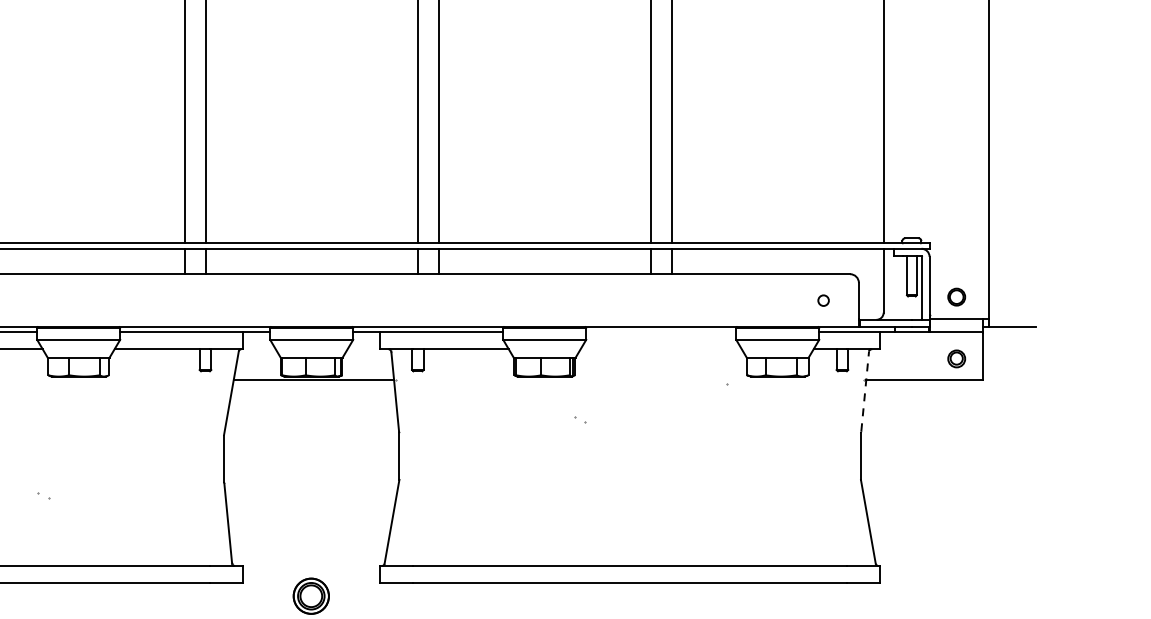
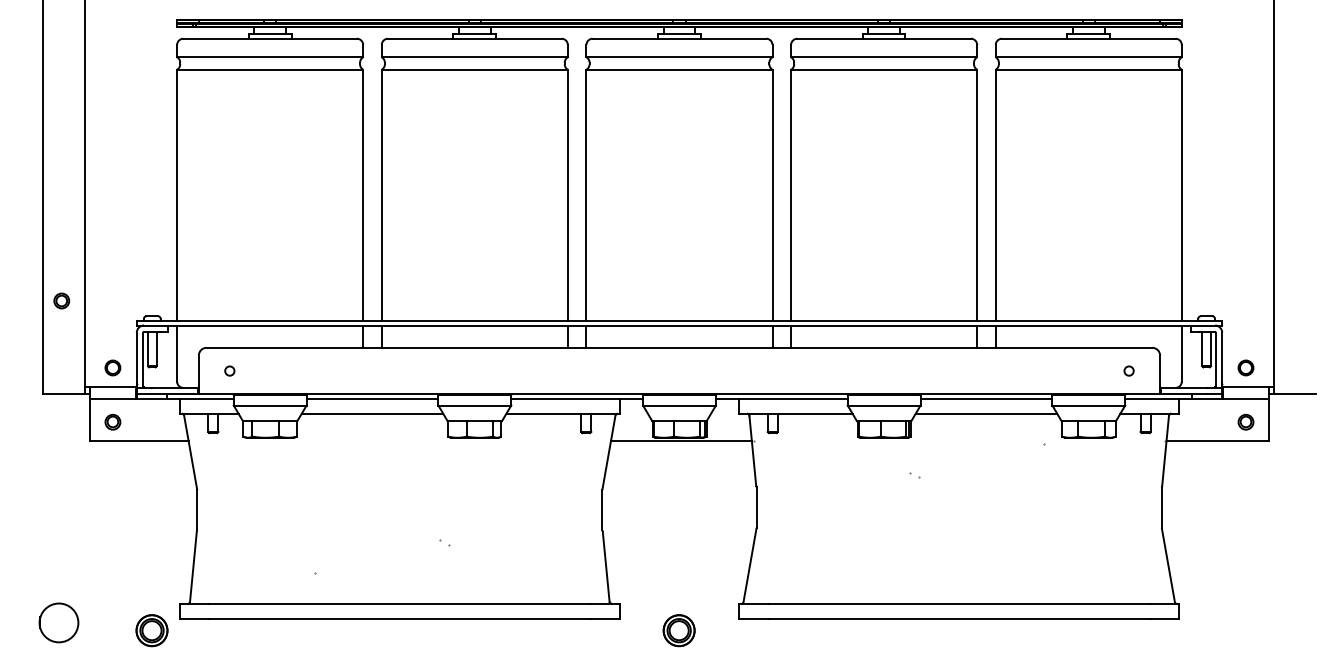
line: (661, 333) -> (986, 399), added
line: (661, 348) -> (986, 413), added
line: (865, 391) -> (1165, 450), dashed -> solid

